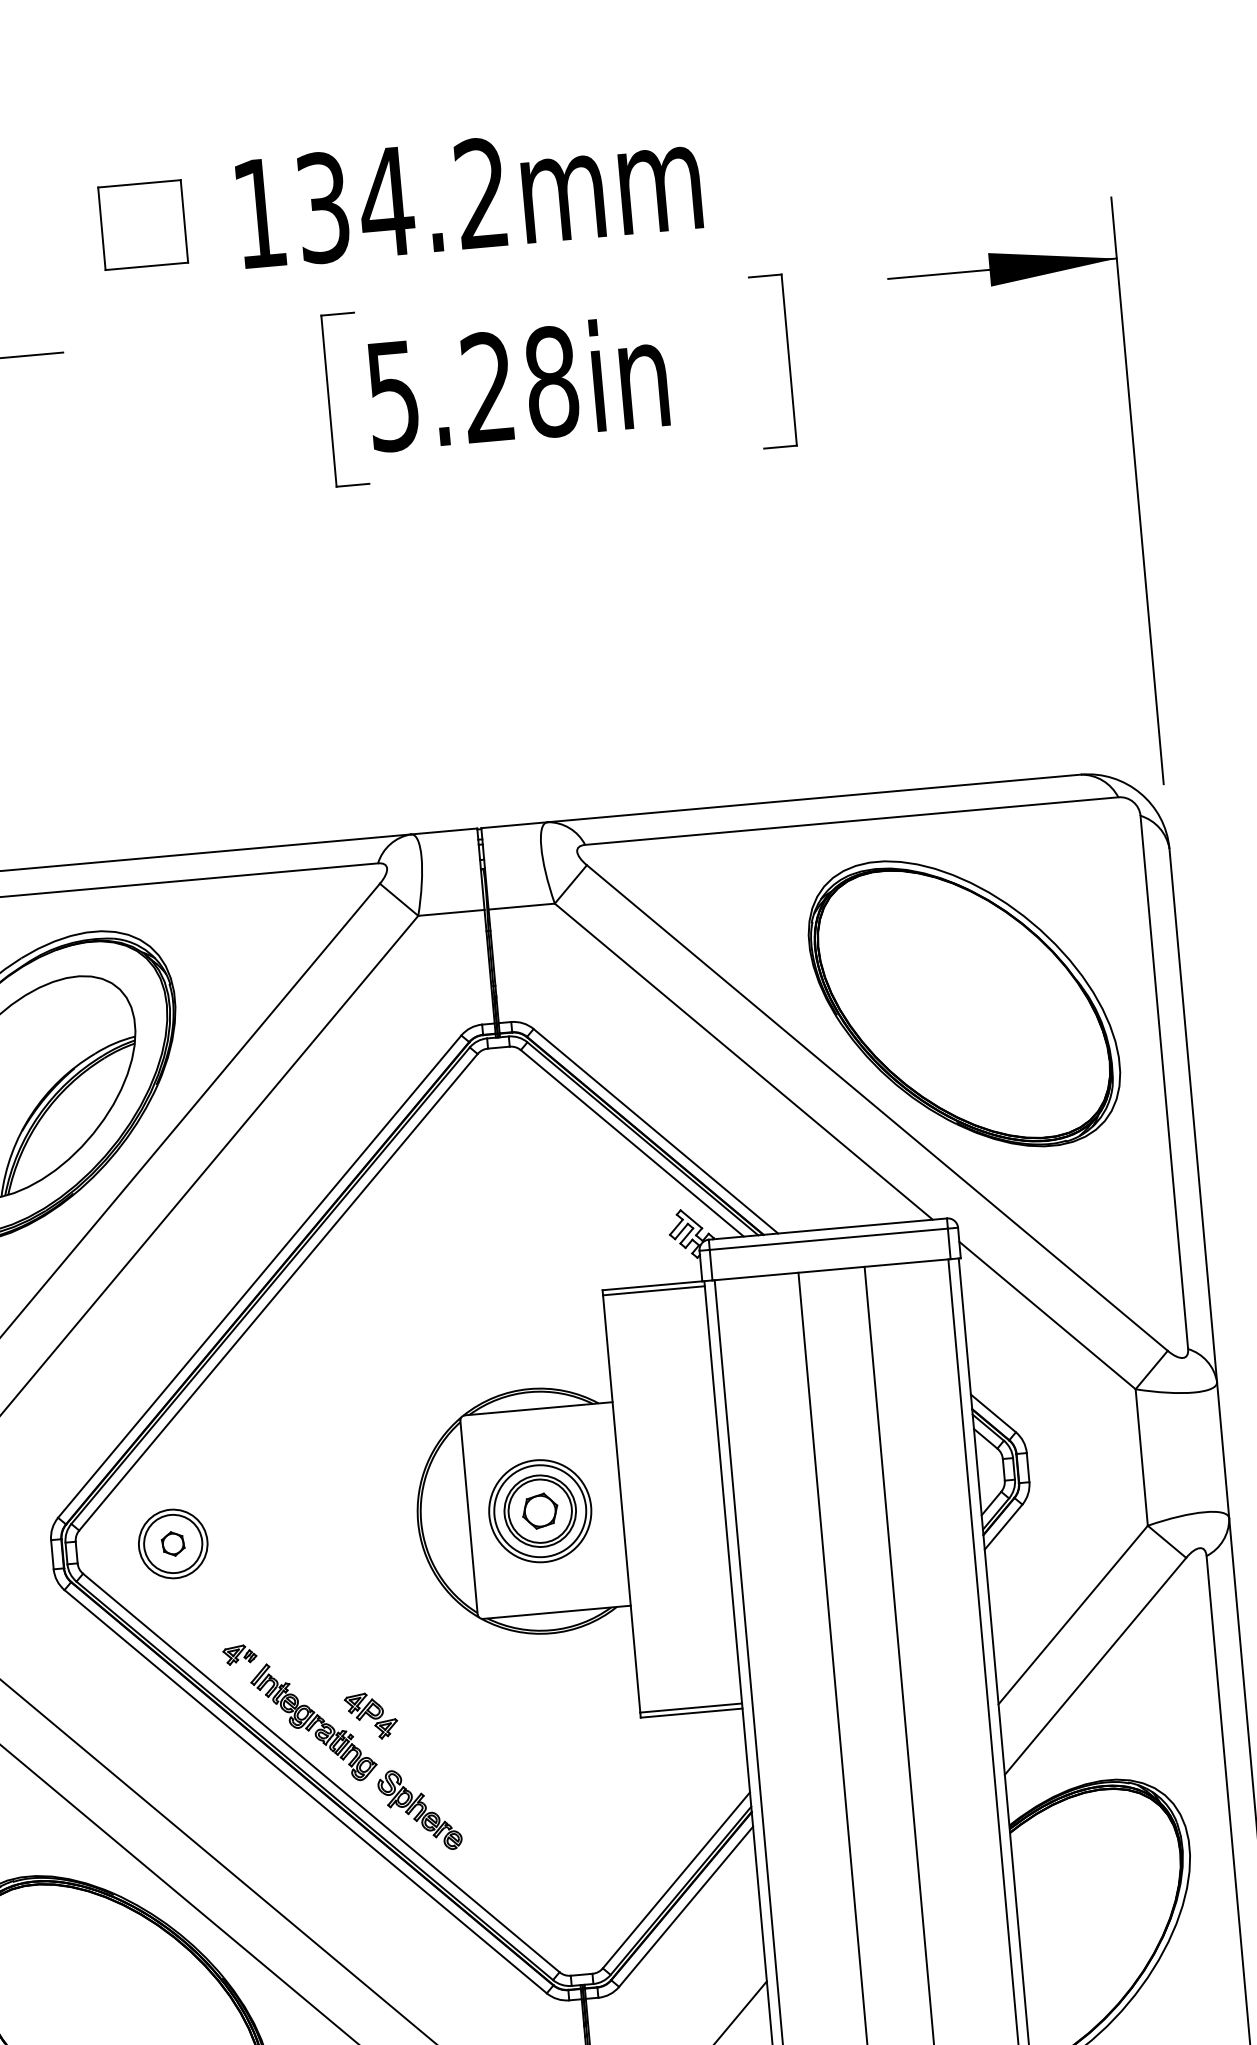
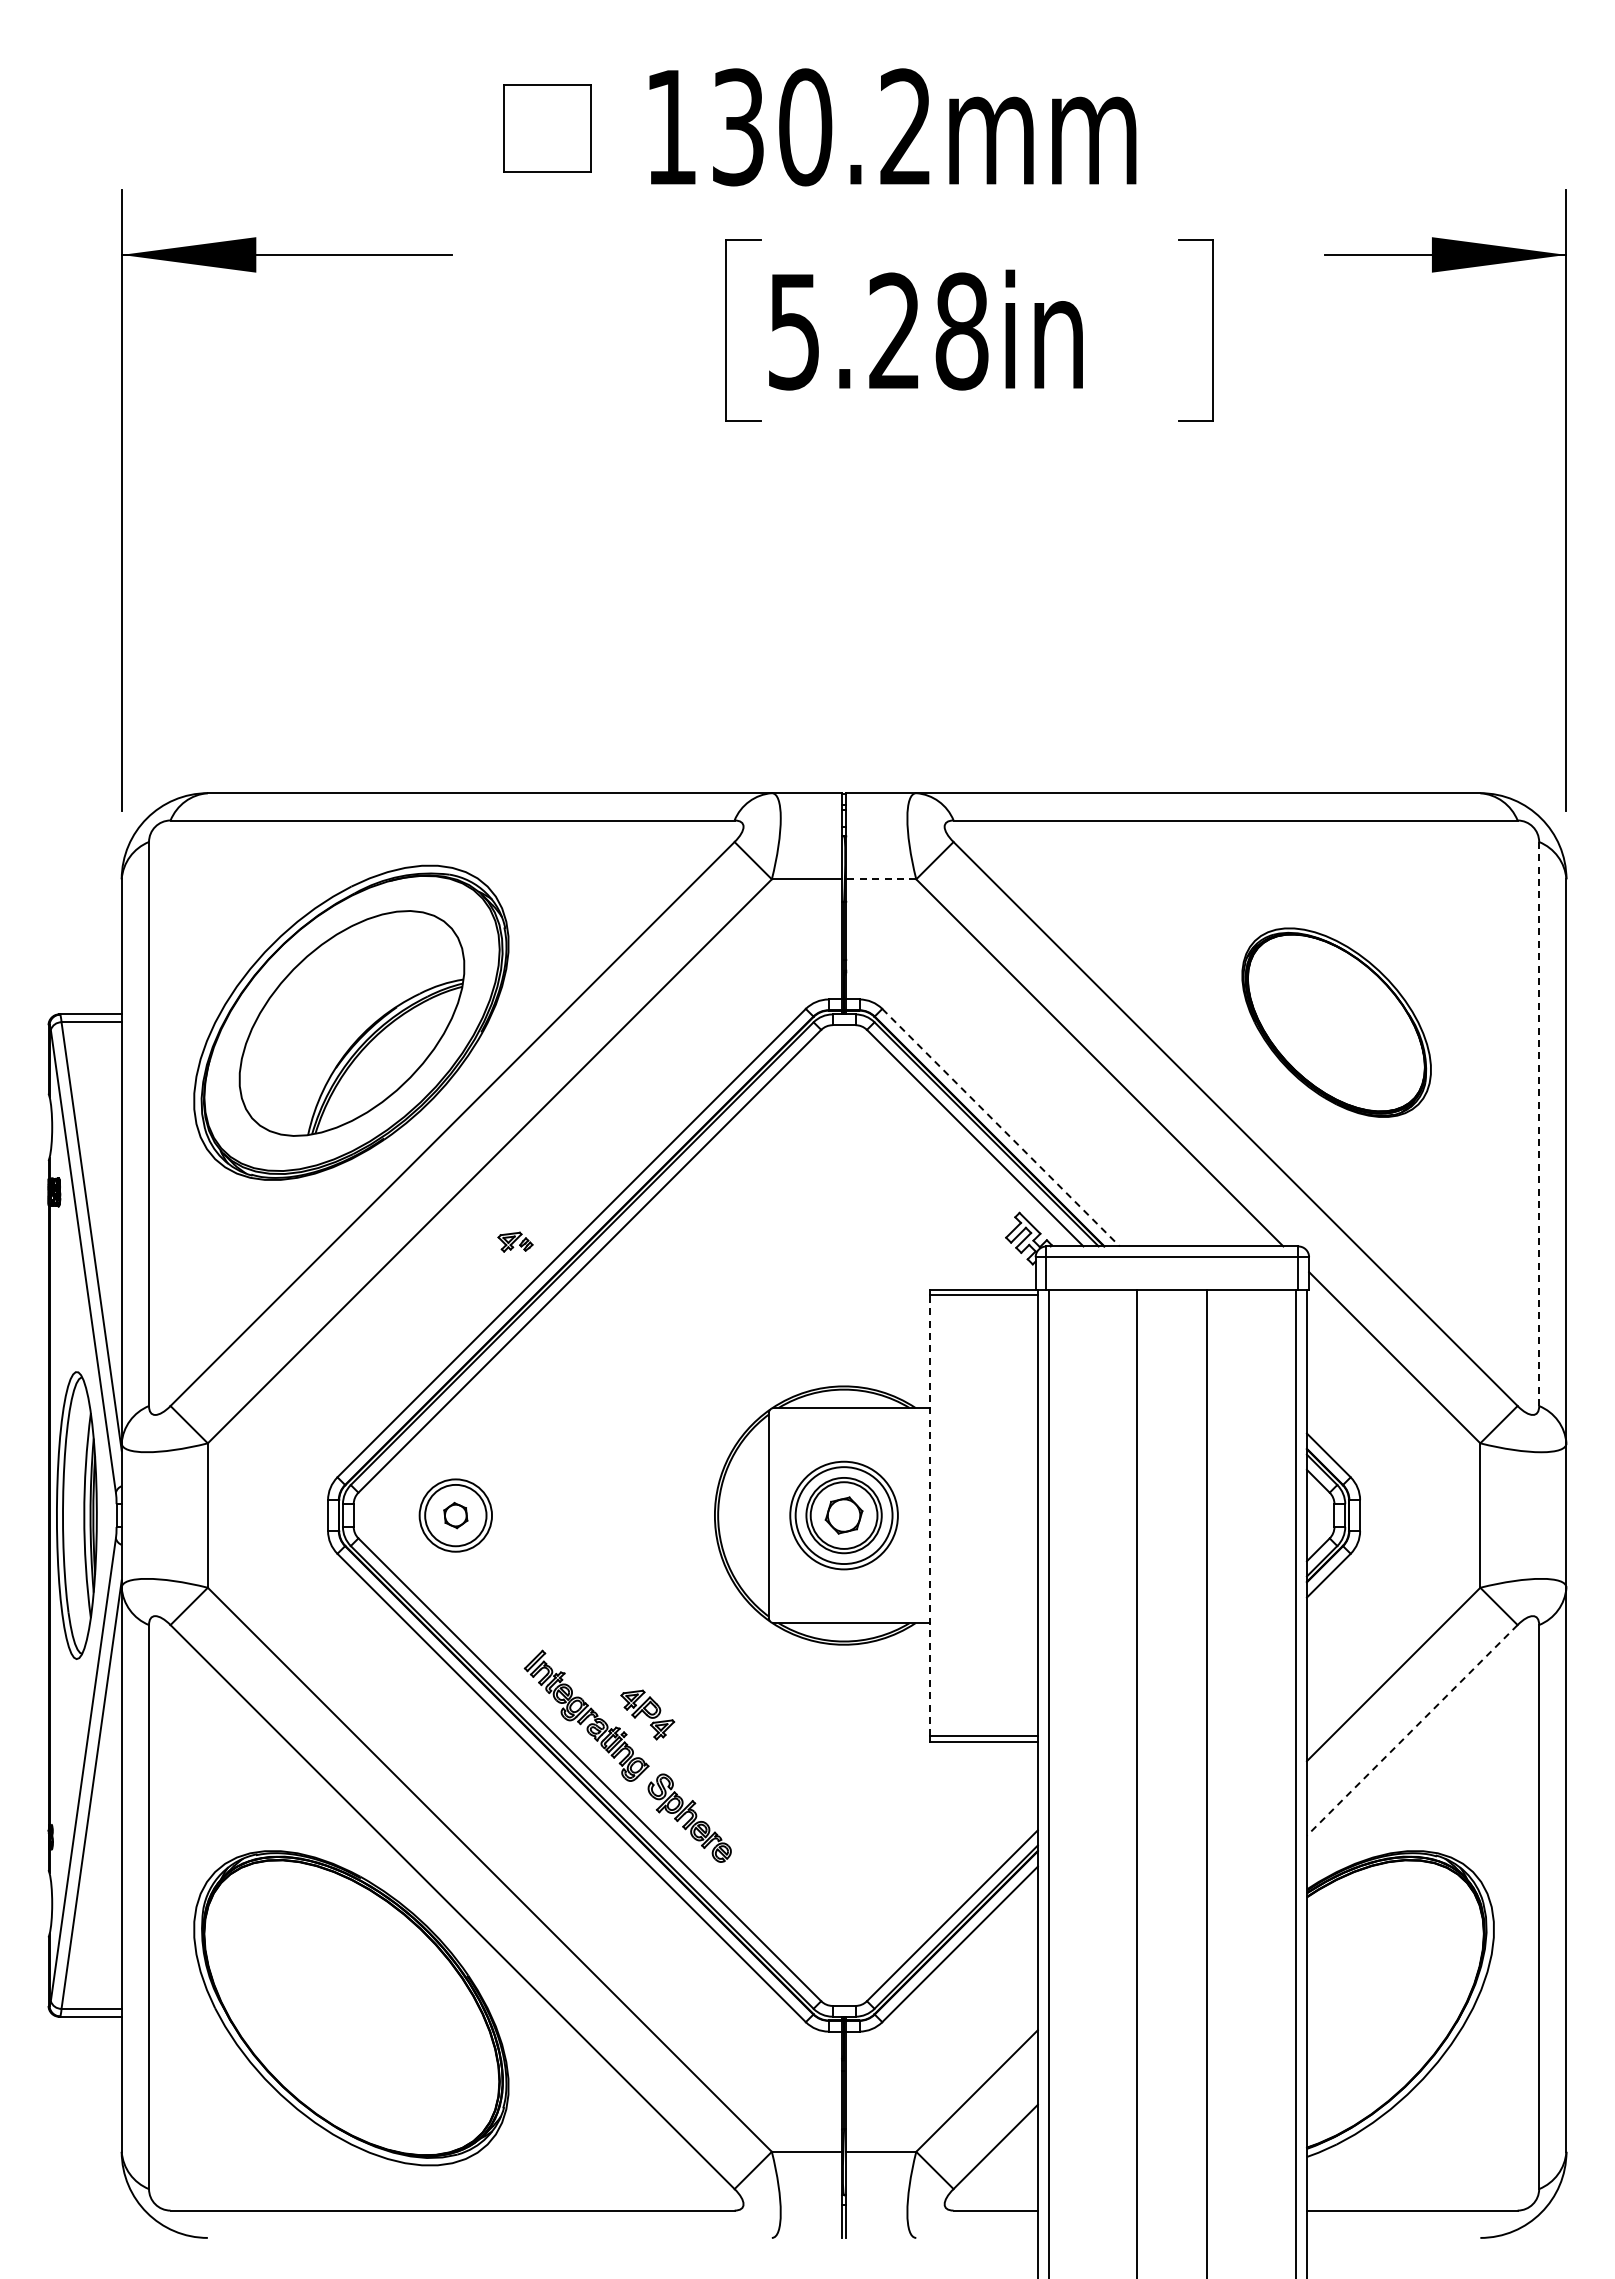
text: (386, 202) -> (805, 127), 134.2mm -> 130.2mm
line: (521, 906) -> (880, 879), solid -> dashed
part: (964, 1003) -> (1336, 1022), size x0.6
line: (1164, 1081) -> (1539, 1123), solid -> dashed
line: (656, 1131) -> (1001, 1127), solid -> dashed
line: (621, 1503) -> (930, 1515), solid -> dashed
part: (239, 1654) -> (515, 1241), moved
line: (1095, 1666) -> (1412, 1730), solid -> dashed

